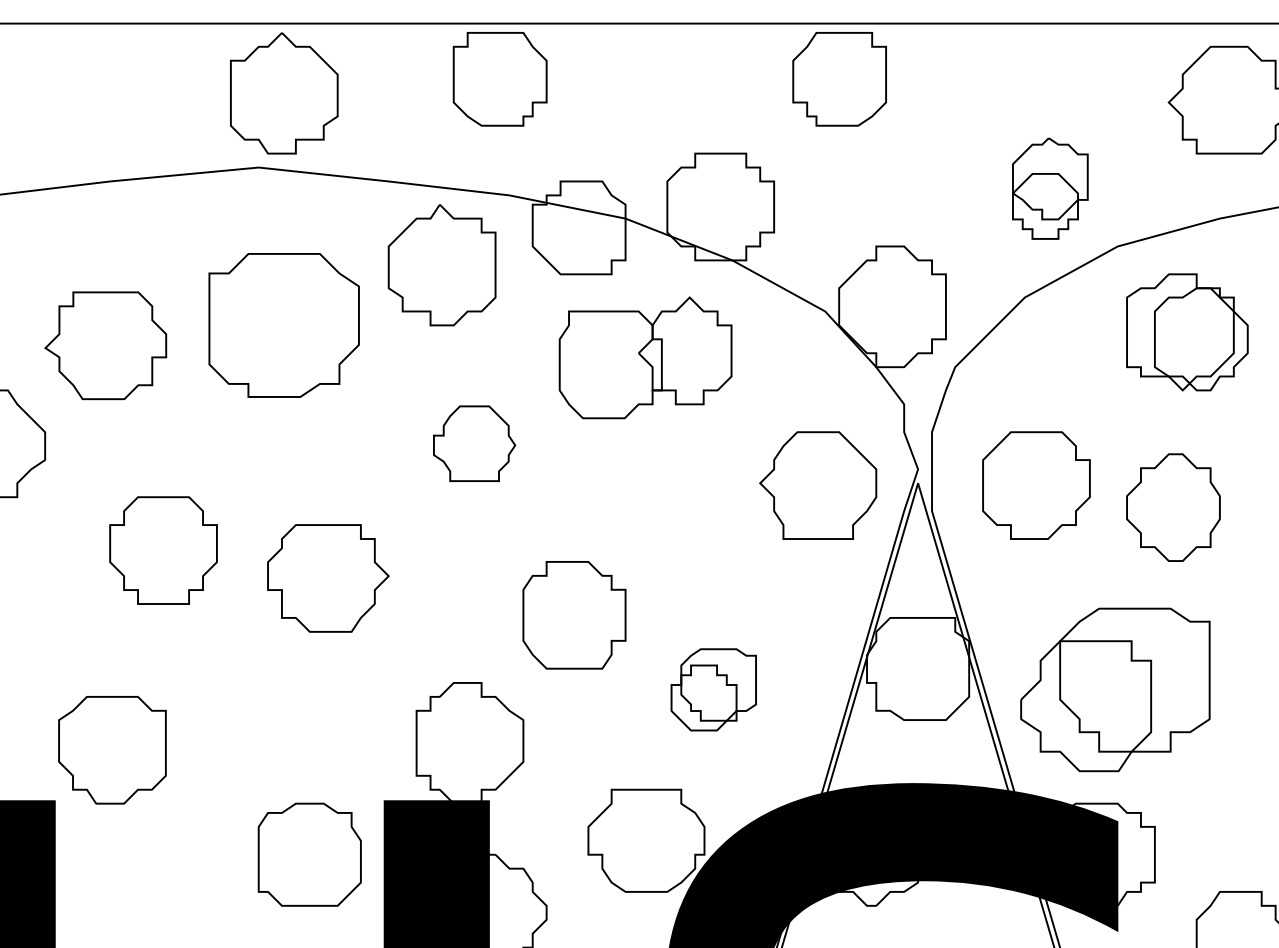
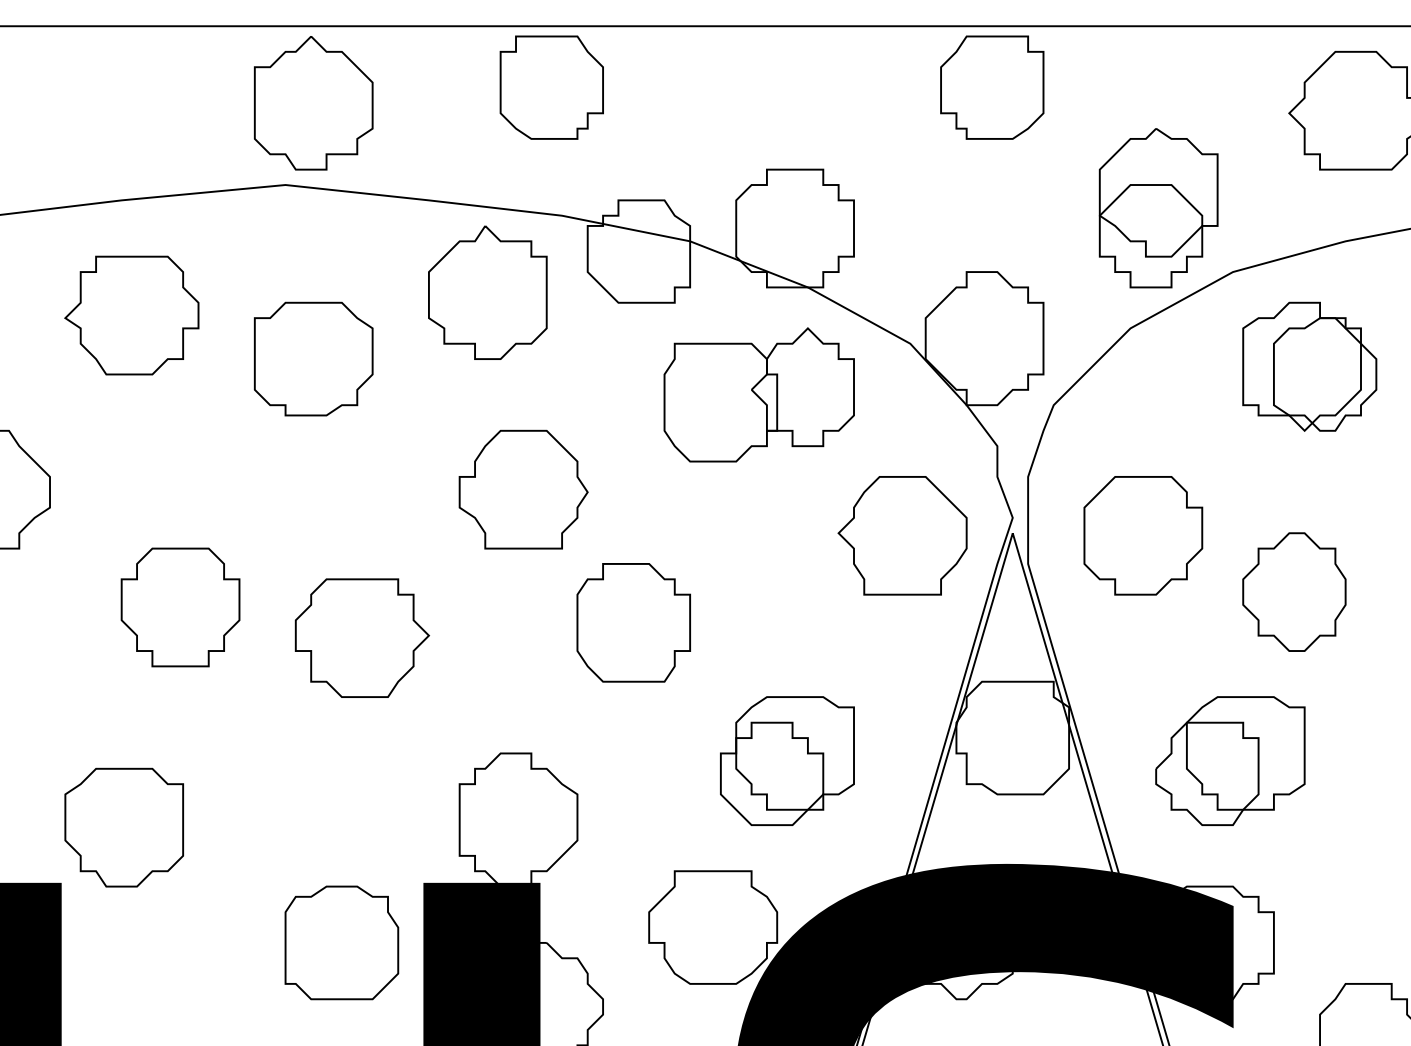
part: (839, 79) -> (992, 87), moved
part: (1050, 188) -> (1158, 208), size x1.43
part: (284, 324) -> (313, 358), size x0.71
part: (105, 345) -> (131, 315), moved
part: (644, 357) -> (758, 394), moved
part: (474, 443) -> (523, 489), size x1.43
part: (1173, 507) -> (1294, 591), moved
part: (574, 614) -> (633, 622), moved
part: (713, 689) -> (787, 760), size x1.43
part: (1115, 689) -> (1230, 760), size x0.71

